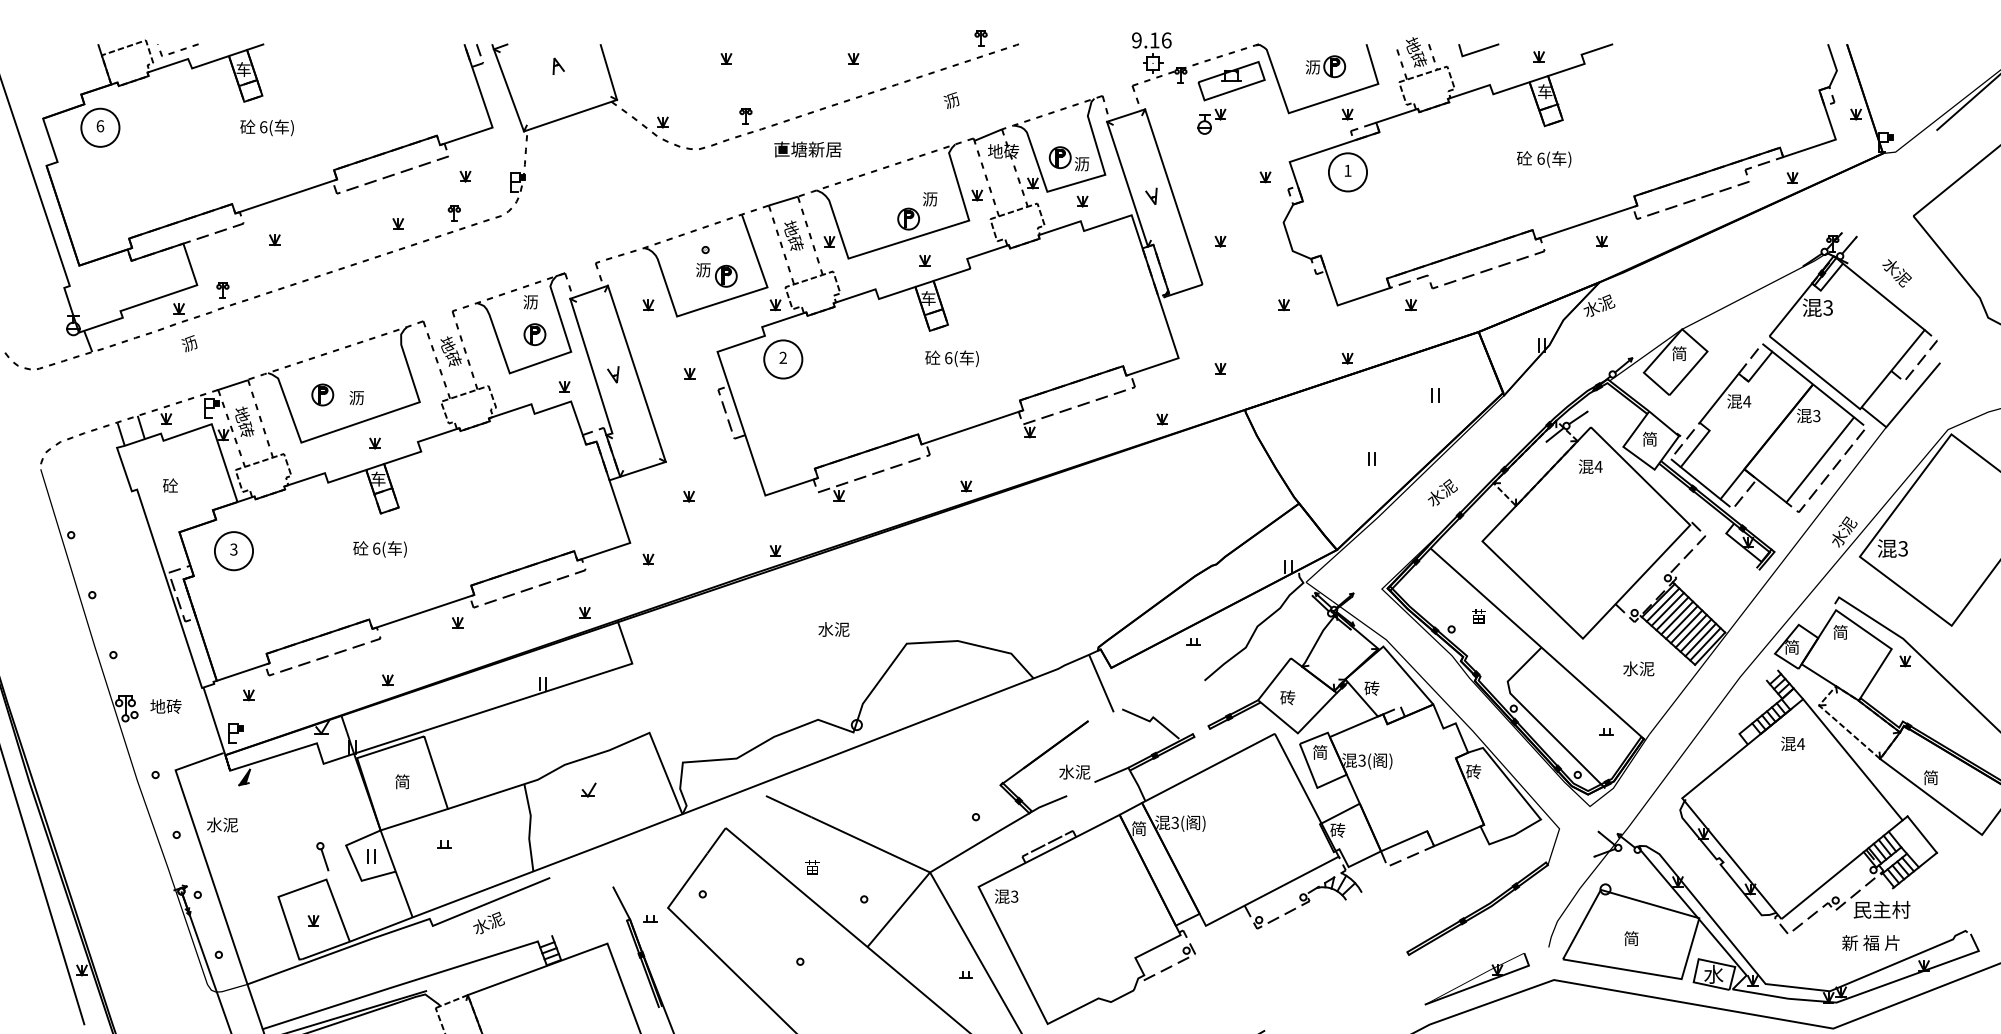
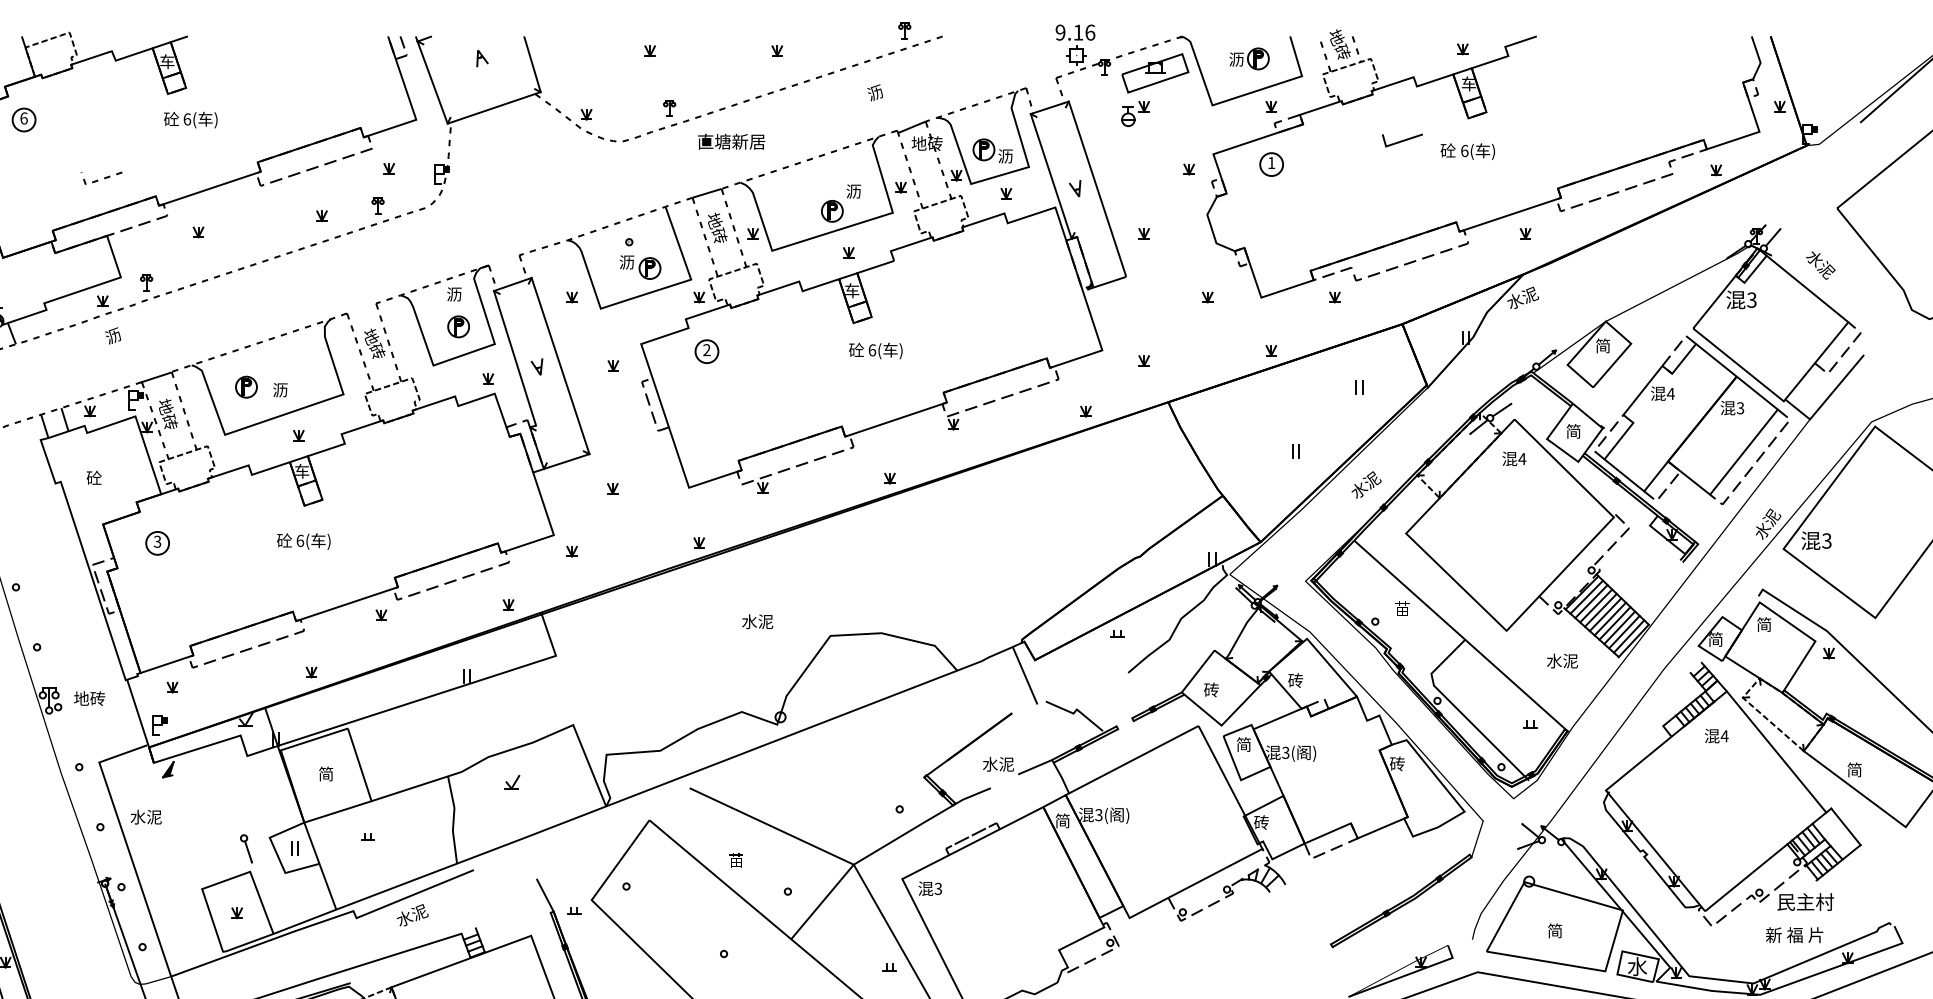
line: (180, 49) -> (104, 177), moved
line: (1478, 50) -> (1402, 140), moved
circle: (100, 127) -> (24, 119), size x0.6
circle: (1347, 172) -> (1271, 164), size x0.6
circle: (783, 359) -> (707, 351), size x0.6
circle: (233, 551) -> (157, 543), size x0.6

